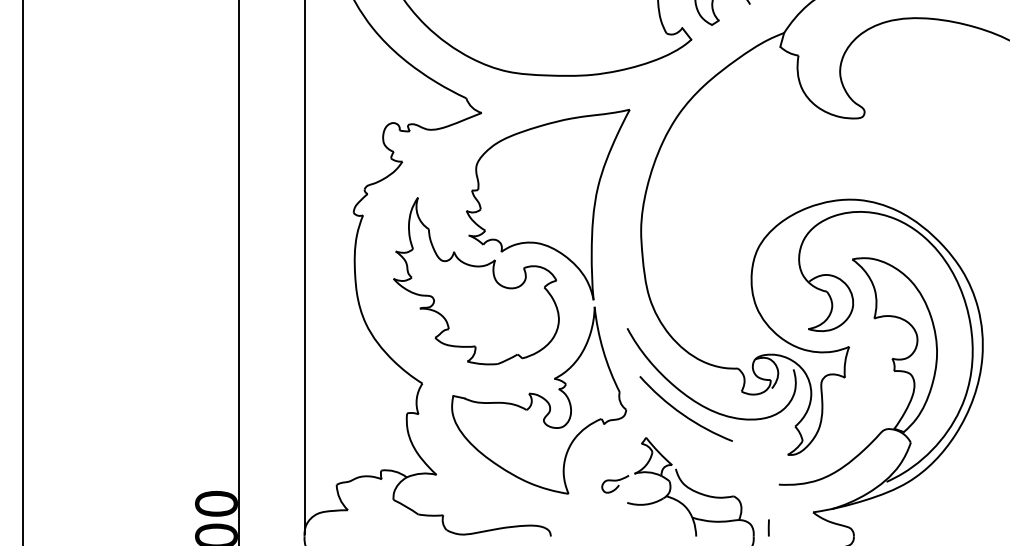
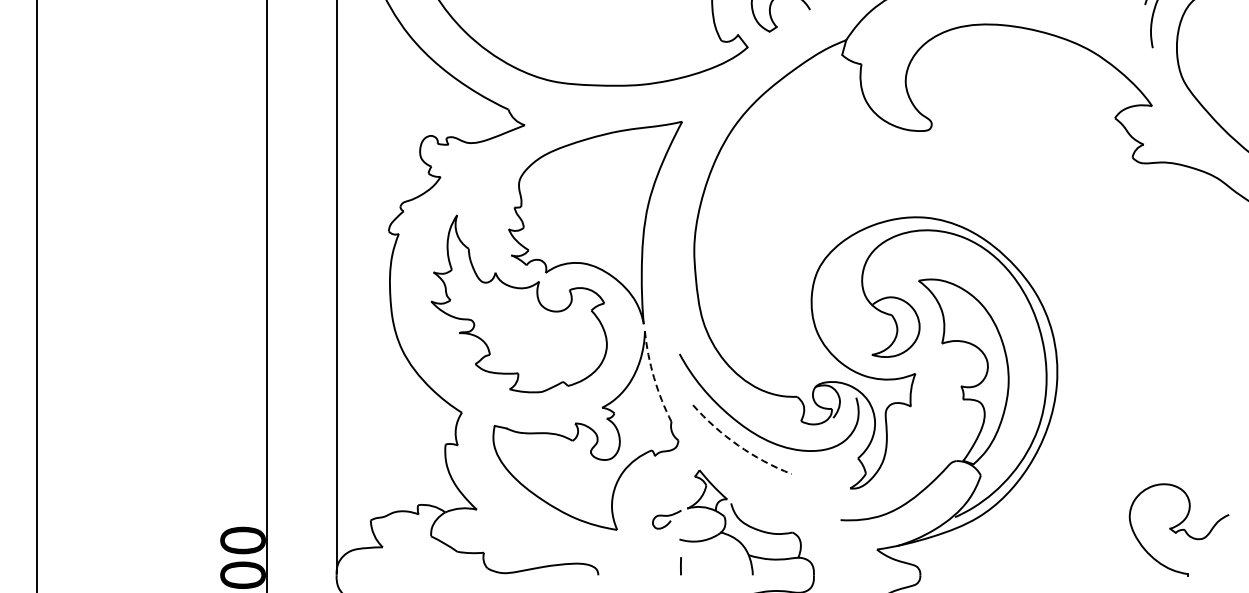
arc: (603, 350) -> (654, 377), solid -> dashed
arc: (682, 414) -> (738, 445), solid -> dashed
line: (768, 528) -> (680, 566), moved

